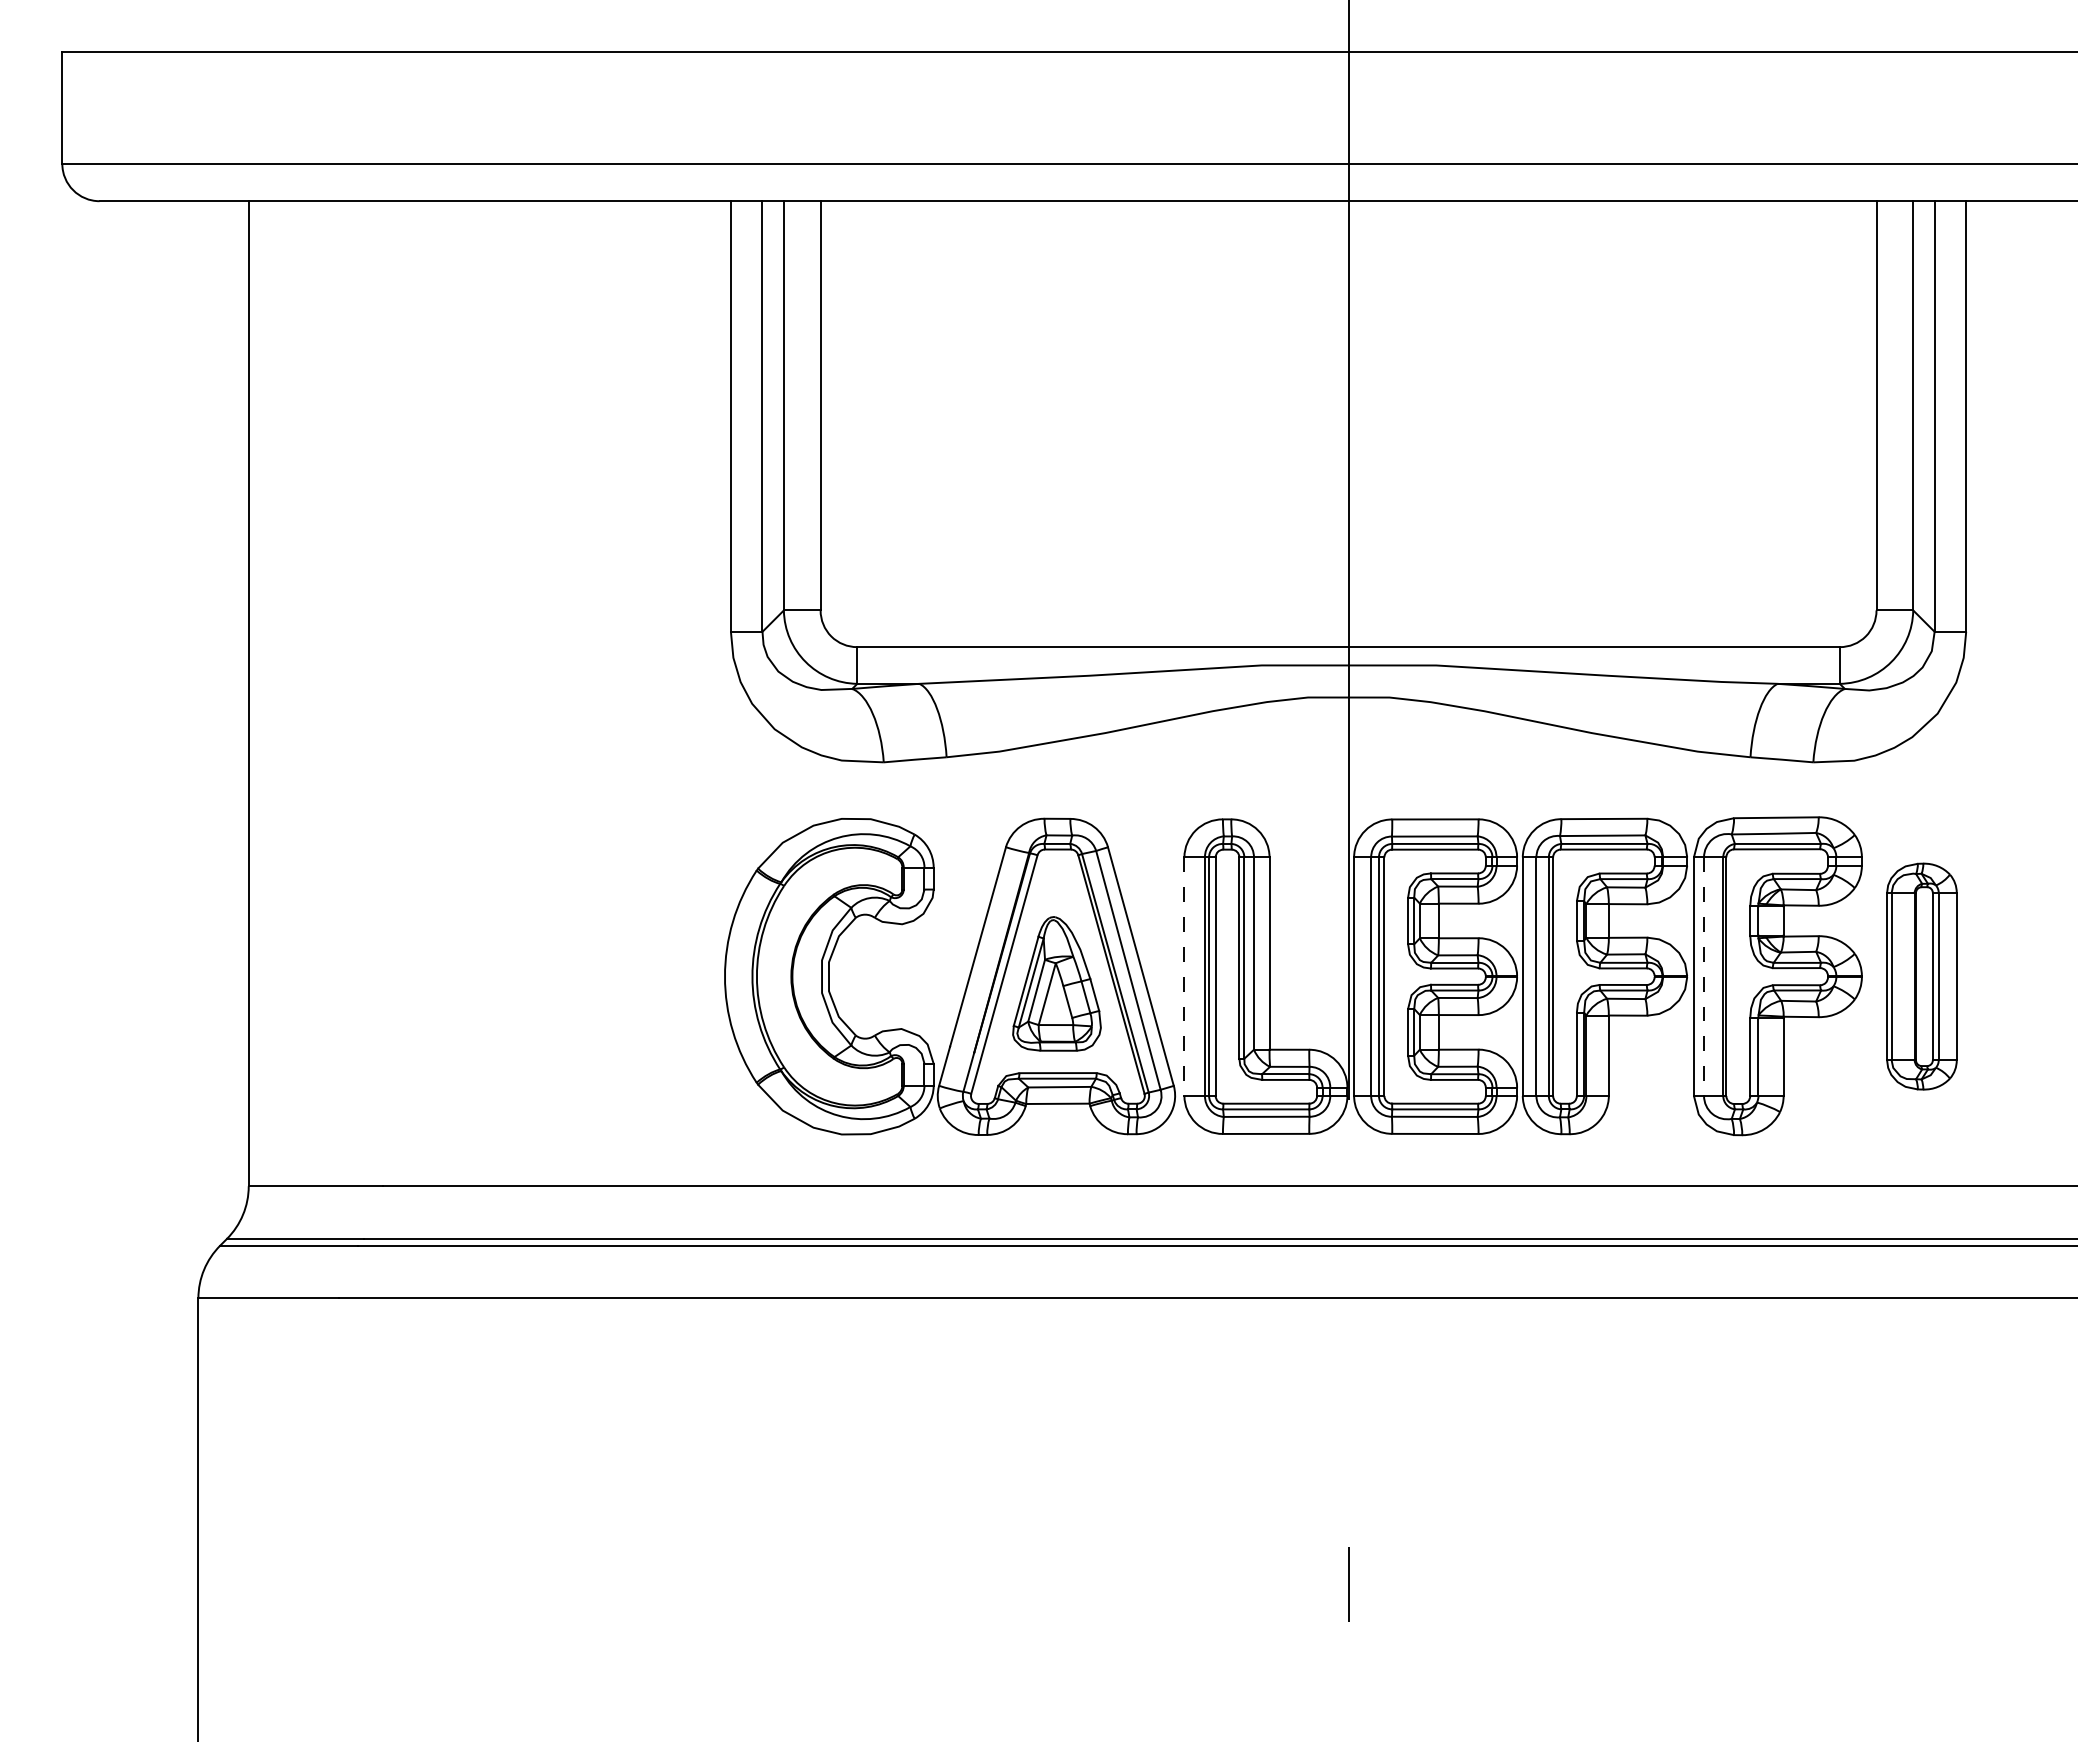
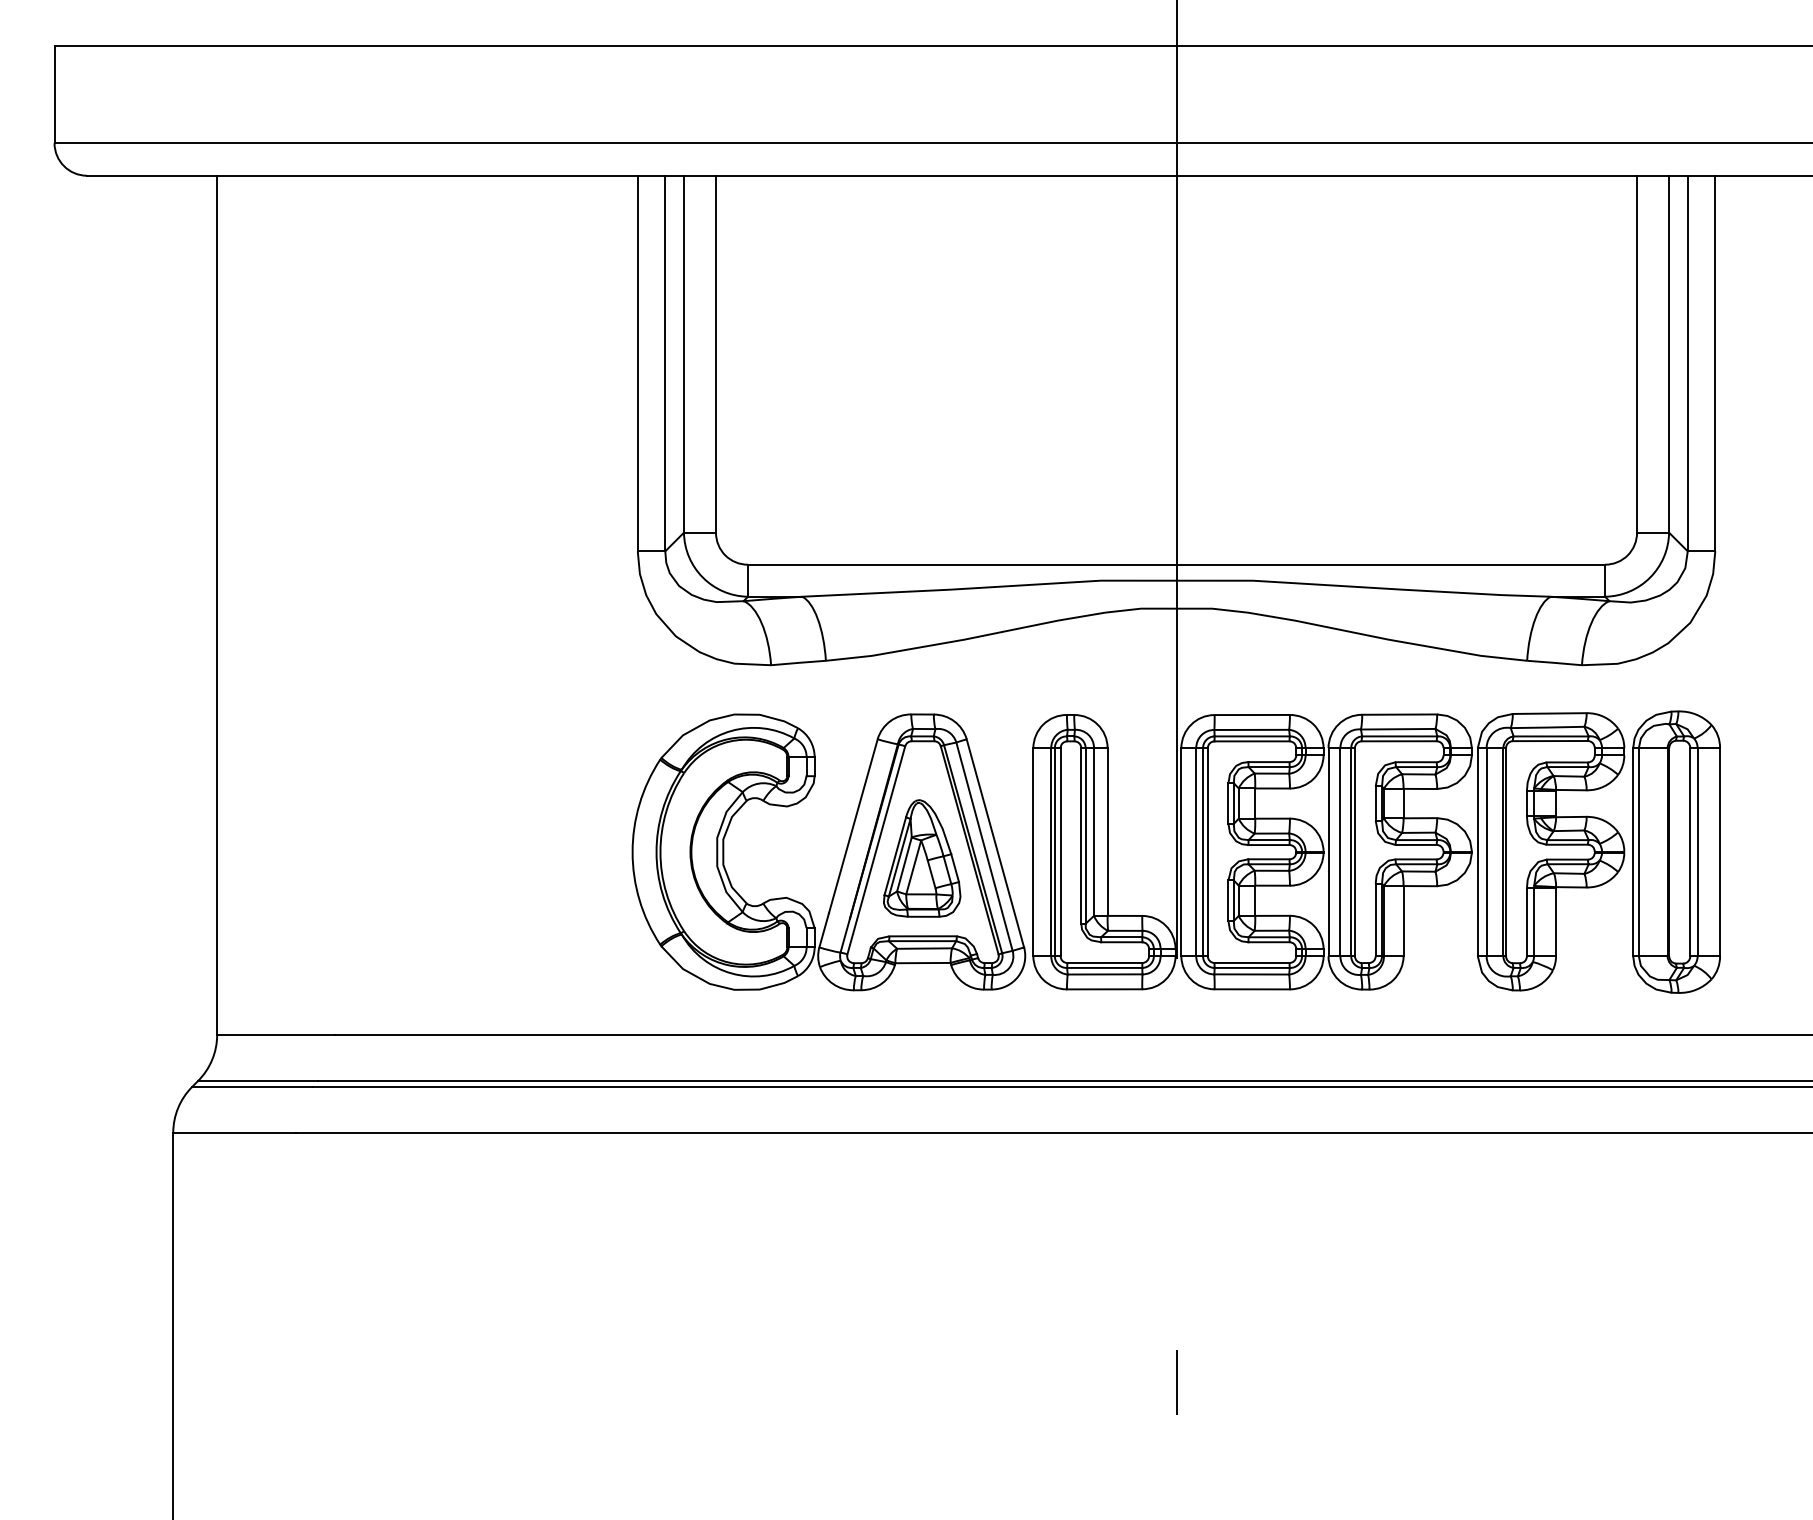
part: (1921, 976) -> (1676, 852), size x1.43
line: (1184, 977) -> (1033, 852), dashed -> solid
line: (1704, 977) -> (1487, 852), dashed -> solid

